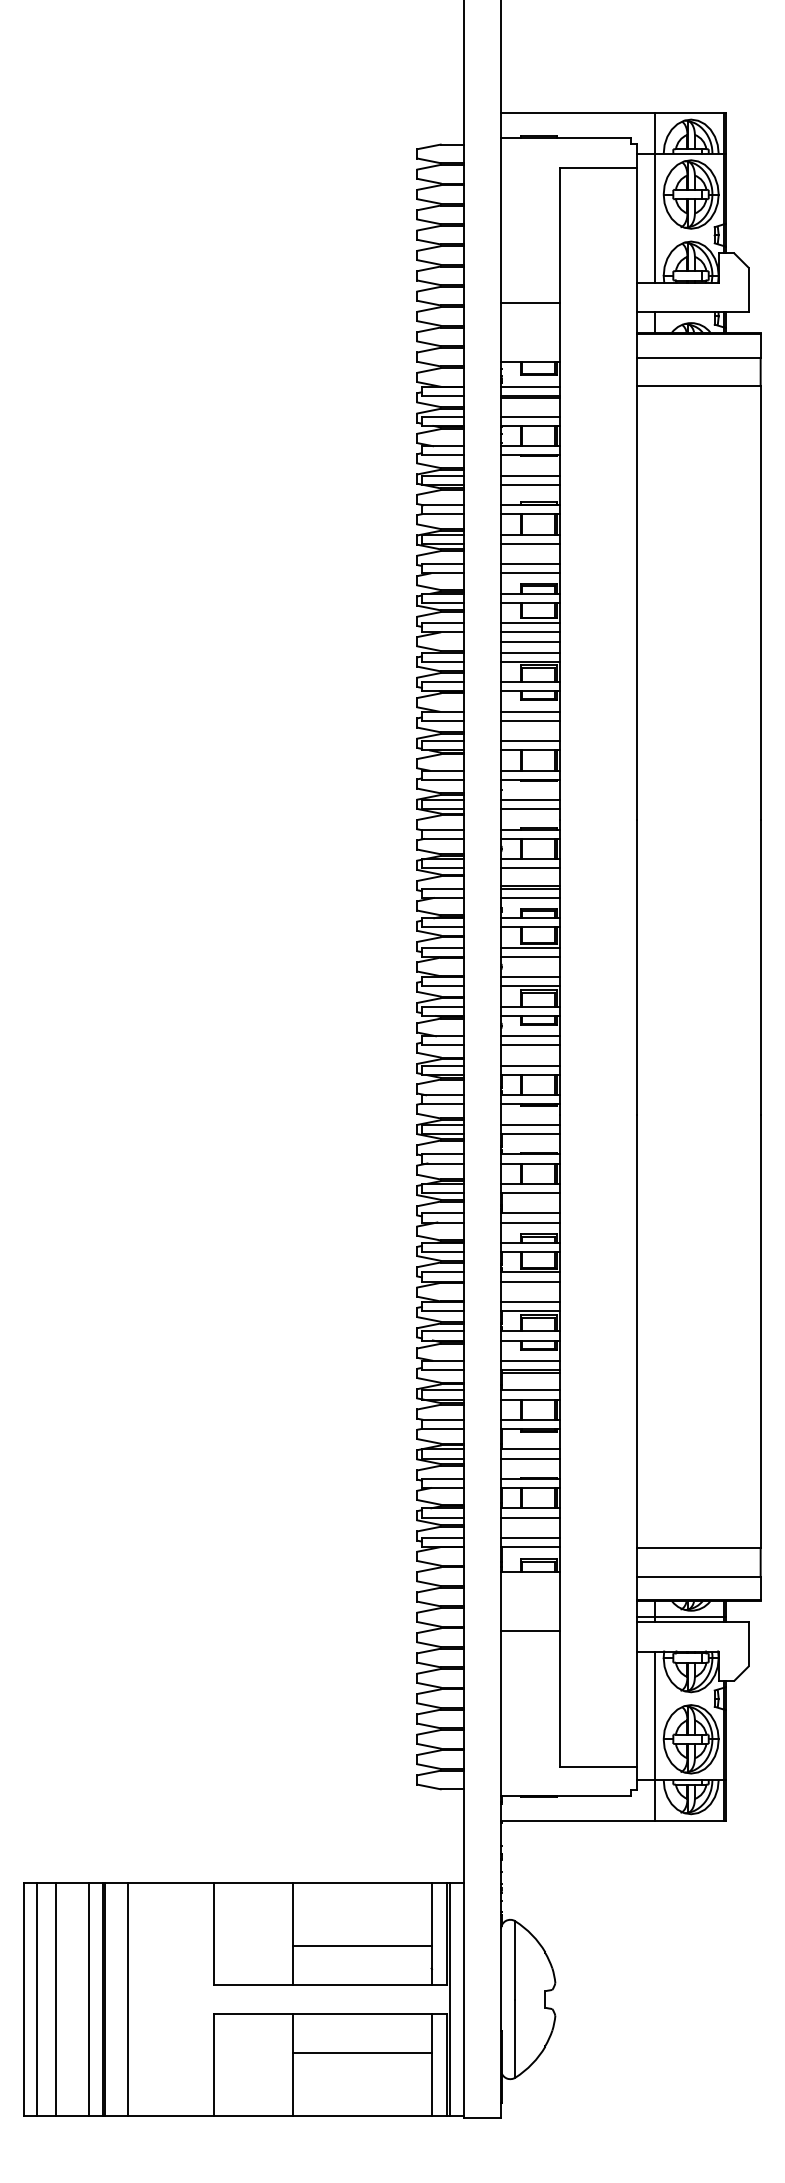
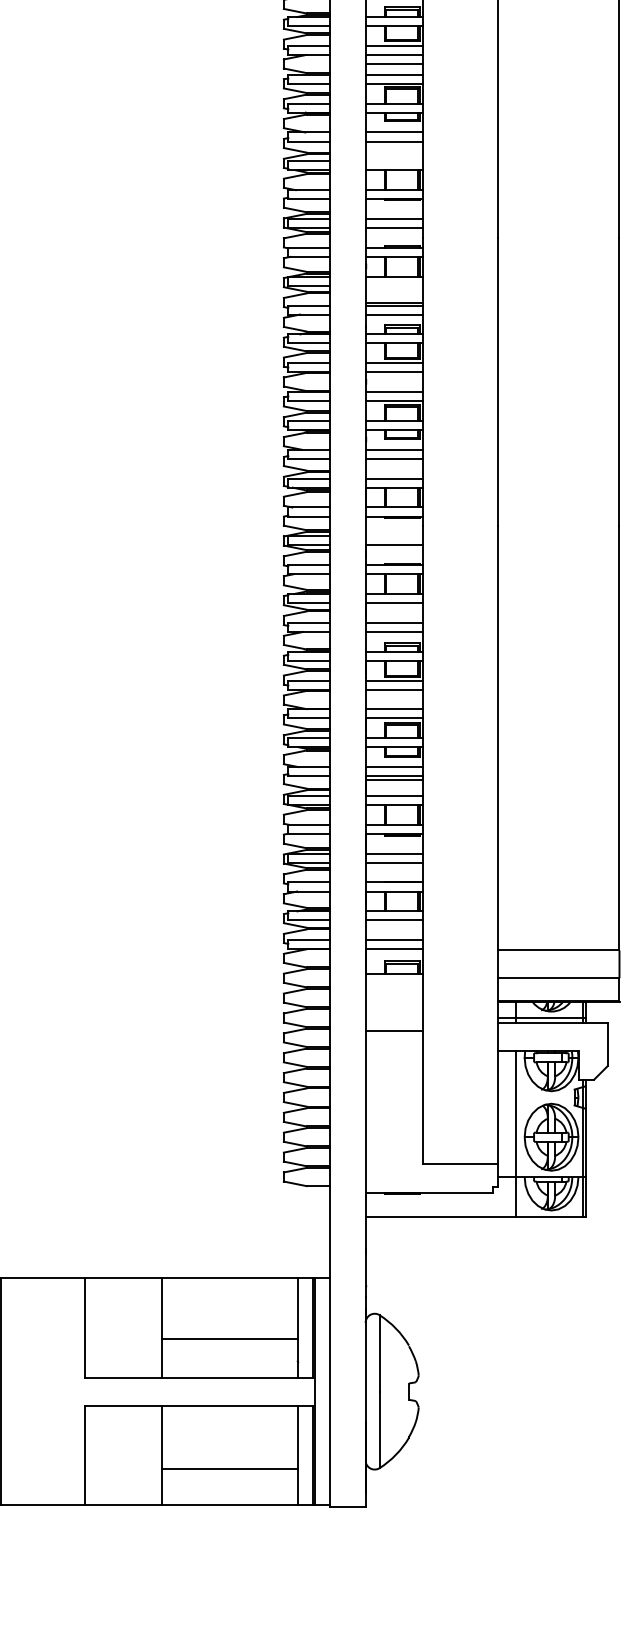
line: (530, 741) -> (394, 161), removed
line: (530, 868) -> (394, 285), removed
line: (530, 1124) -> (394, 536), removed
line: (362, 2053) -> (230, 1468), moved

